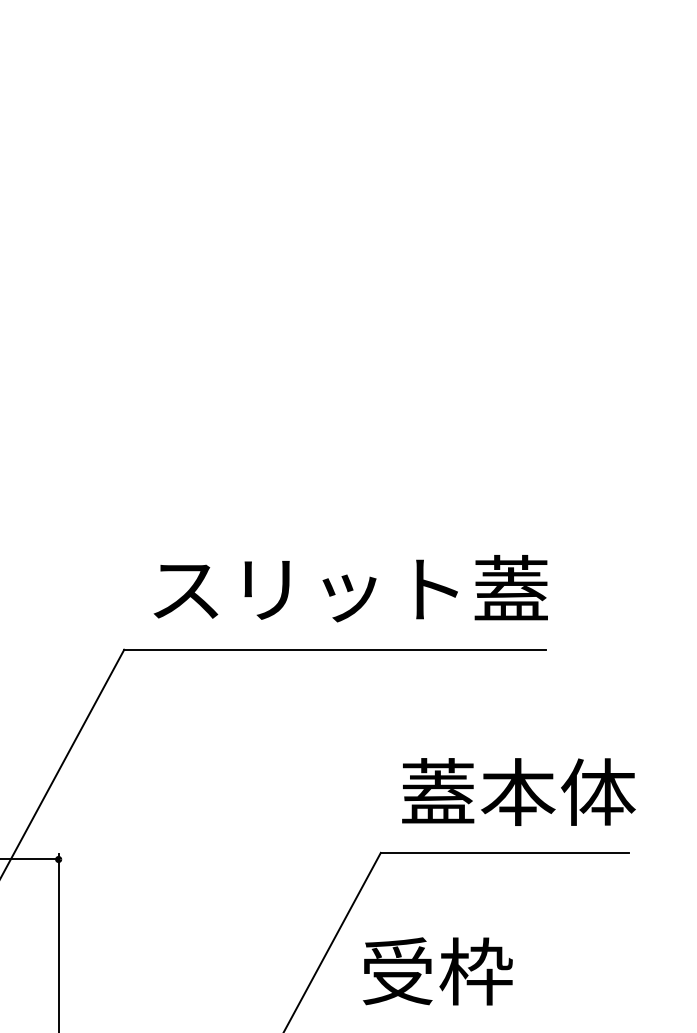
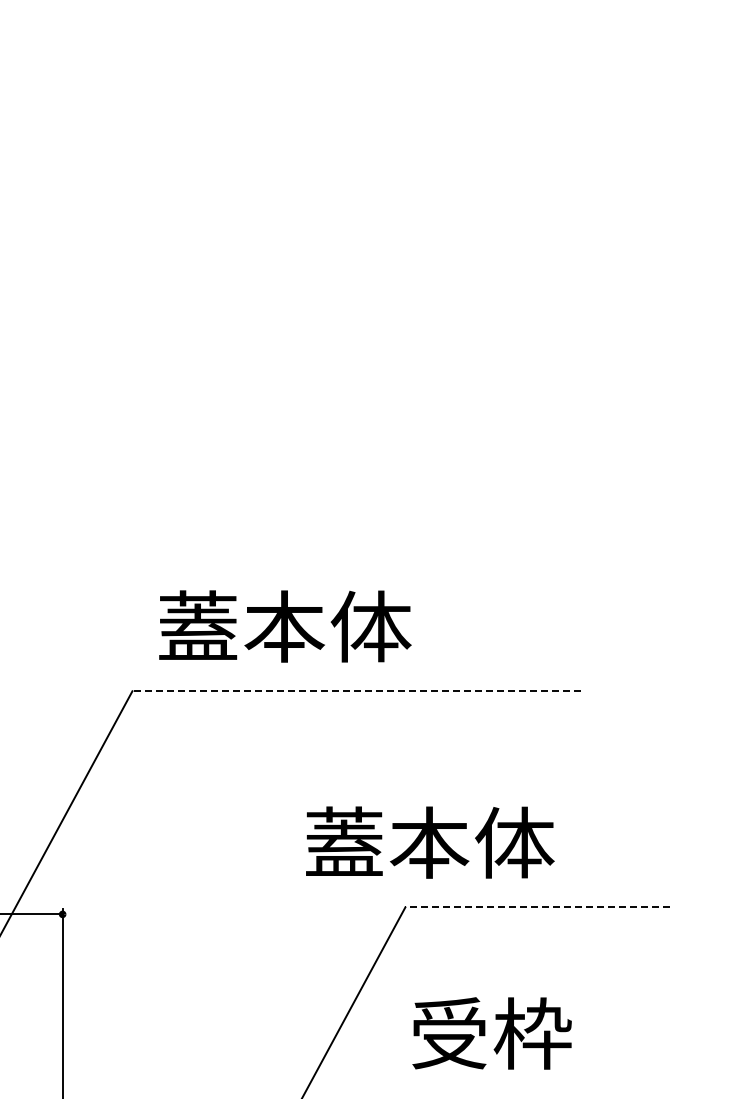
text: (348, 588) -> (371, 626), スリット蓋 -> 蓋本体
line: (334, 649) -> (356, 691), solid -> dashed
text: (519, 791) -> (430, 842), moved
line: (505, 853) -> (537, 907), solid -> dashed
text: (437, 971) -> (491, 1033), moved

